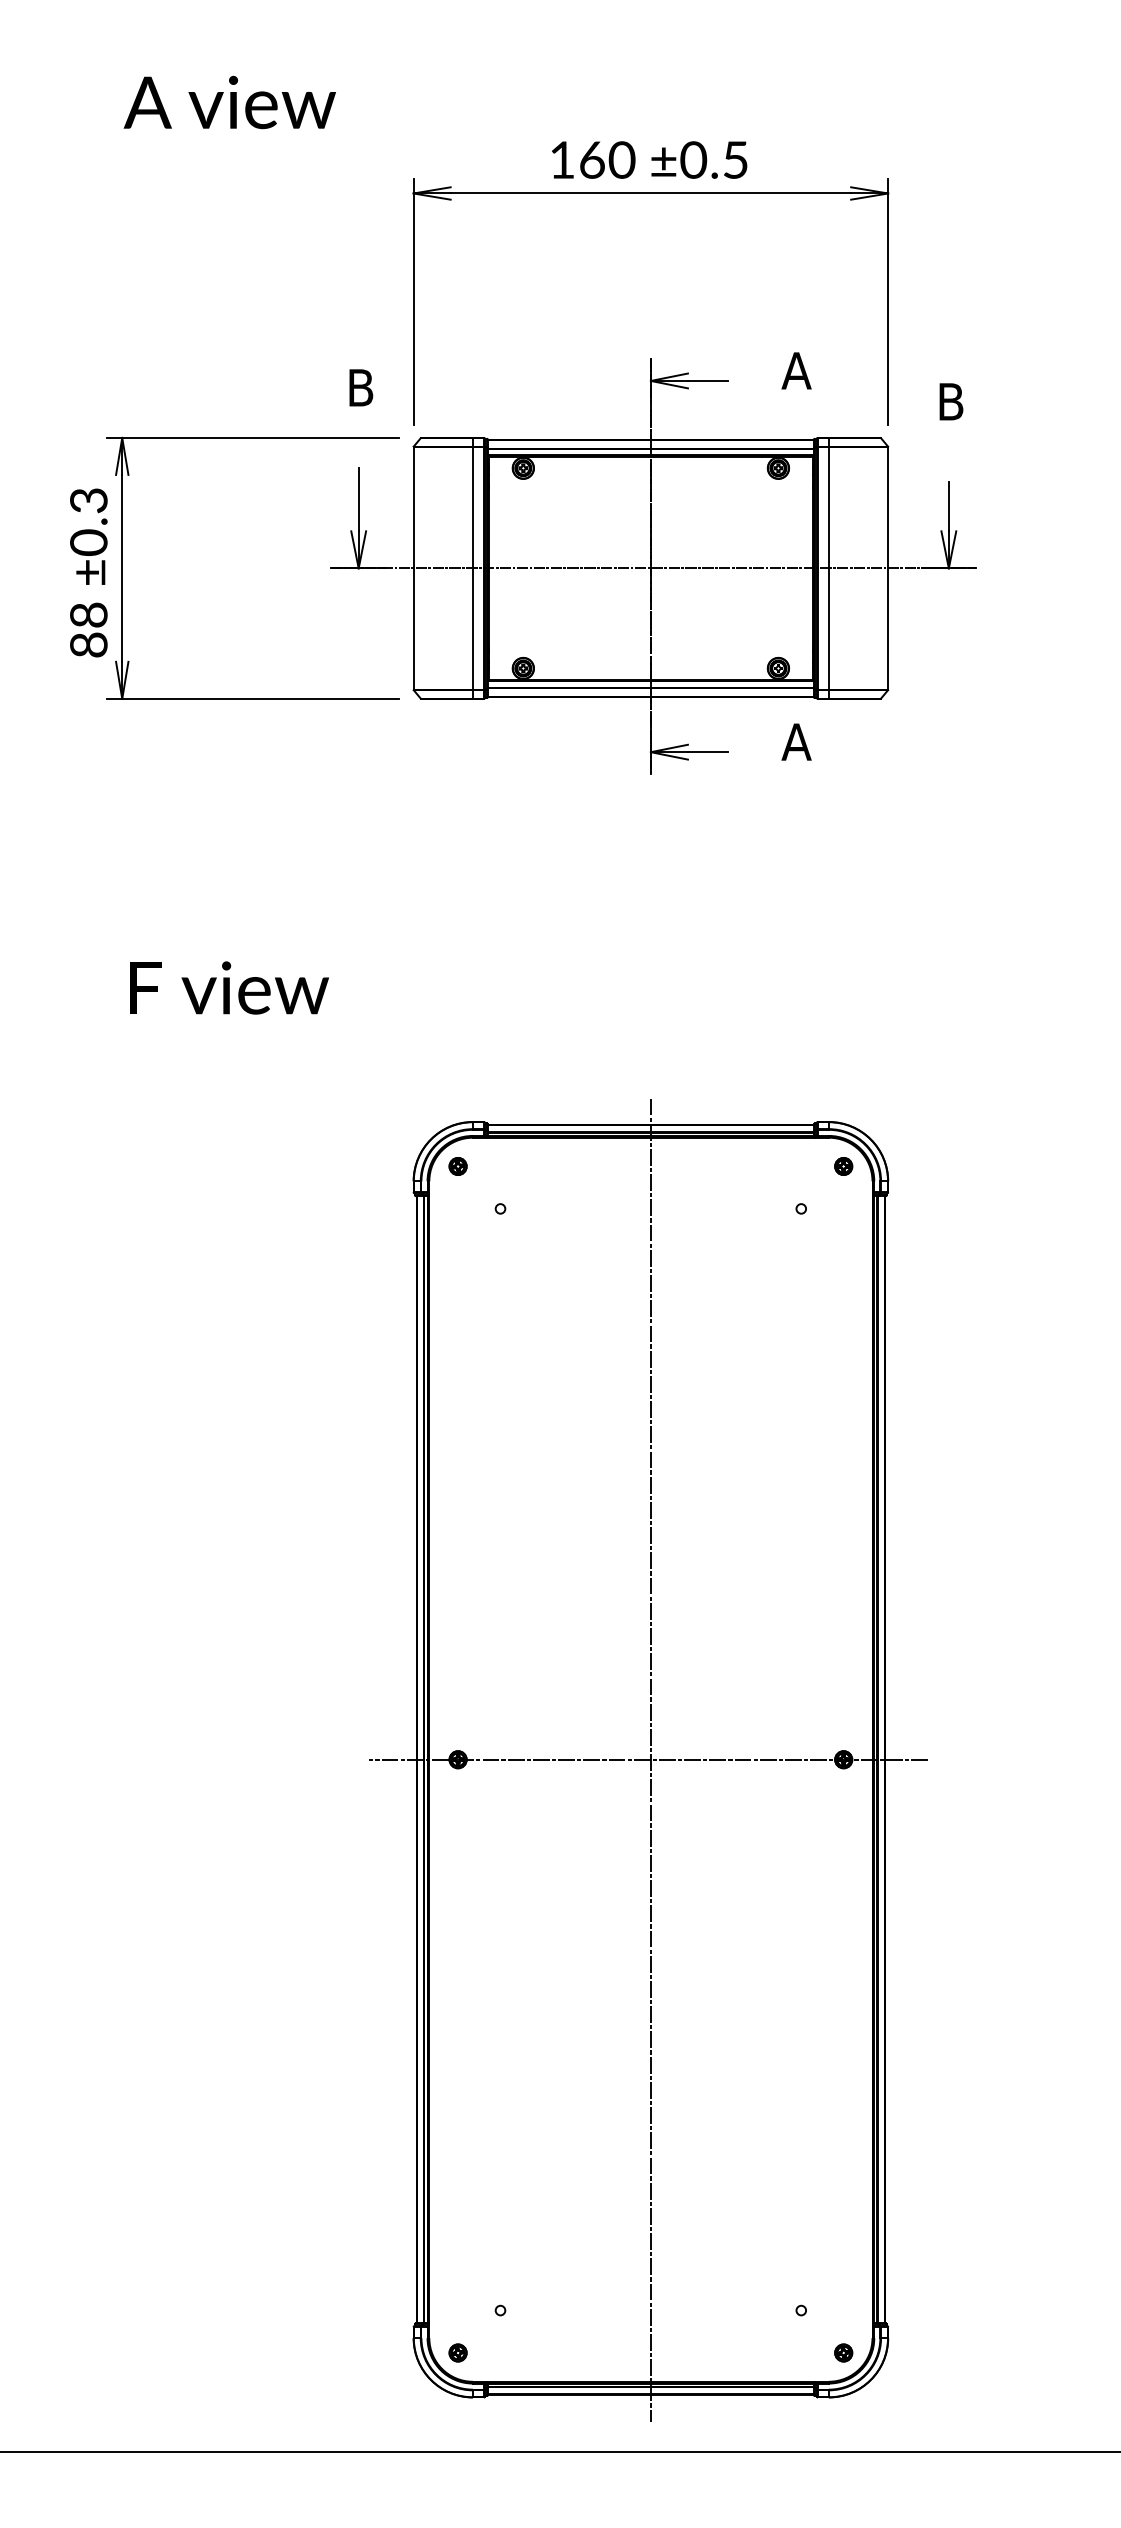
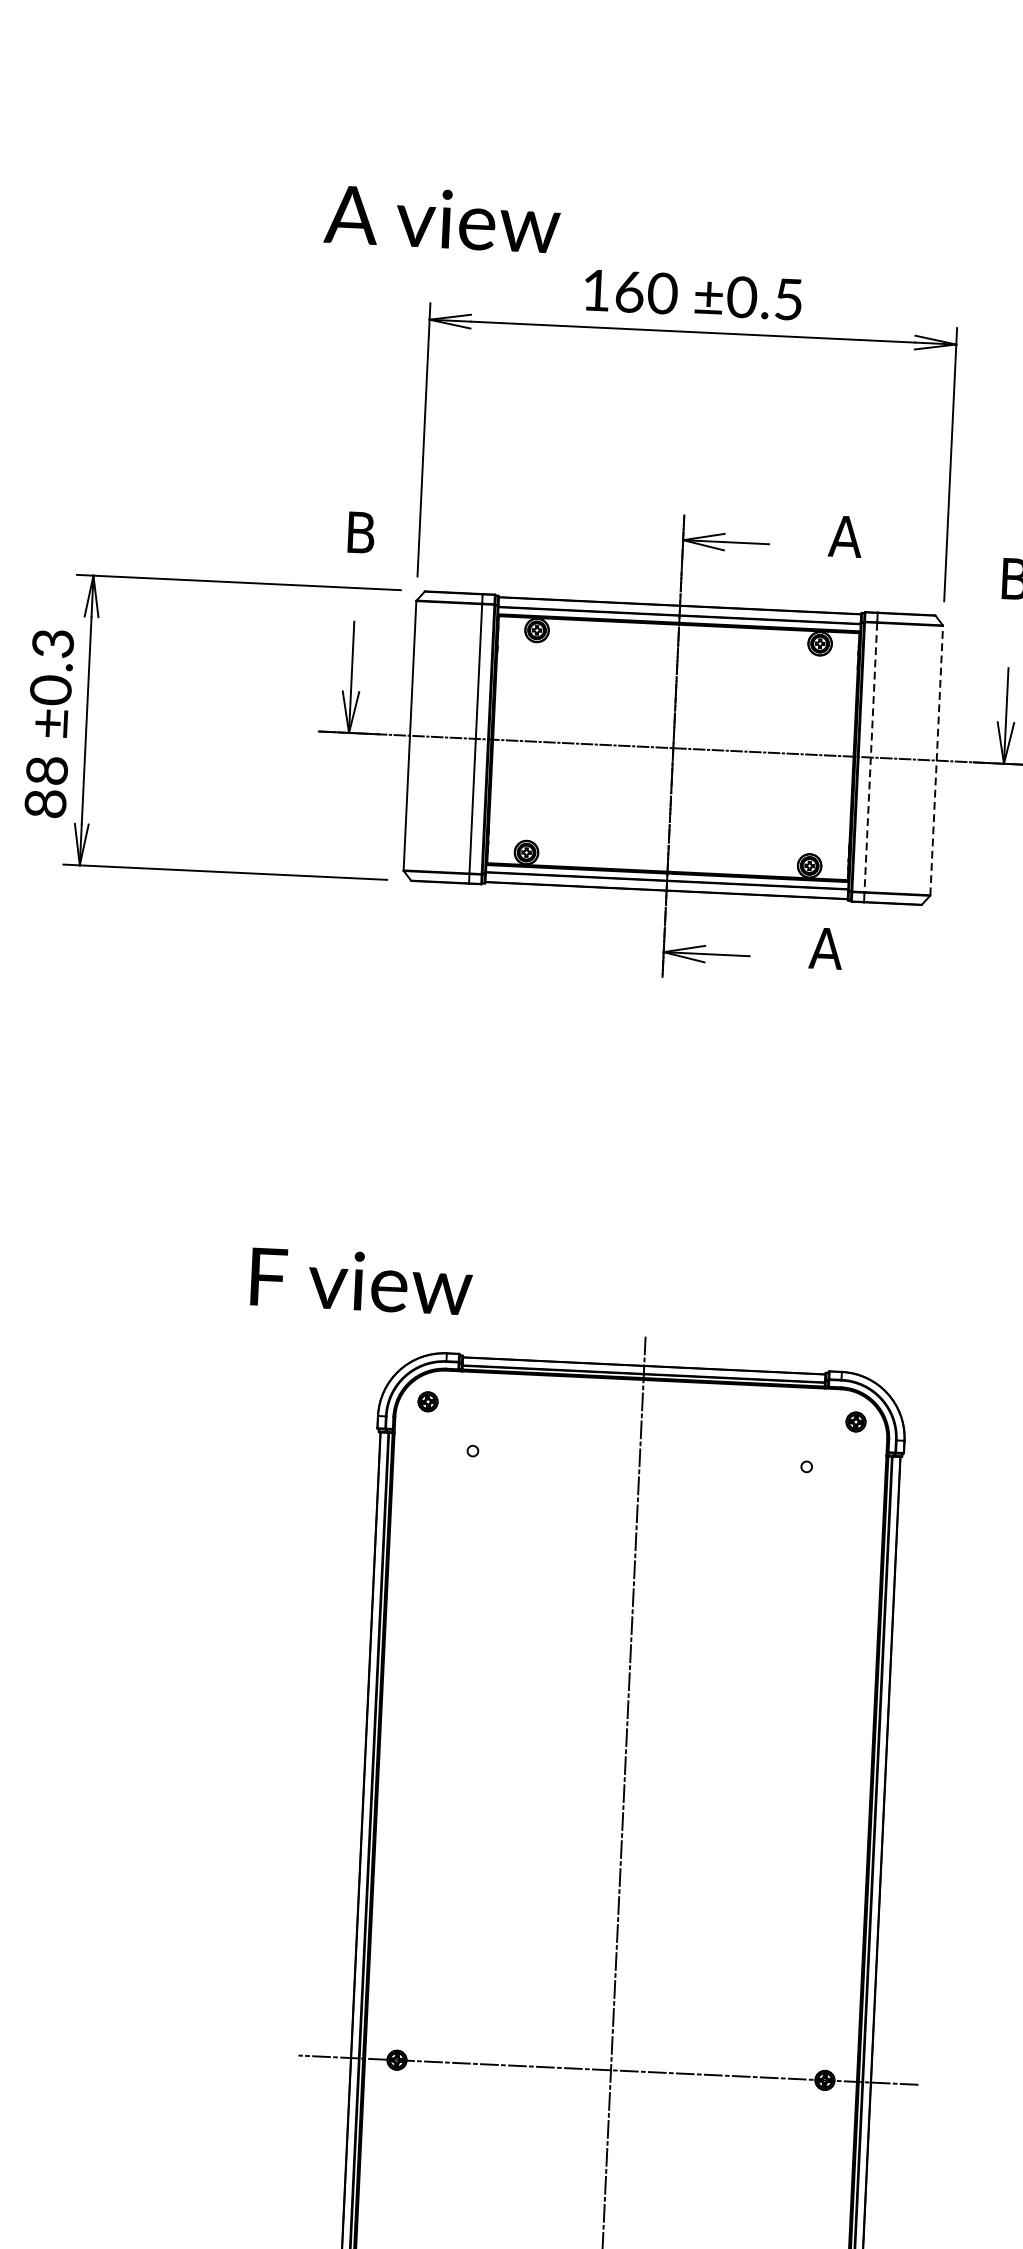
text: (229, 102) -> (442, 219), moved
line: (888, 567) -> (937, 759), solid -> dashed
line: (828, 568) -> (870, 757), solid -> dashed
text: (229, 987) -> (361, 1280), moved

